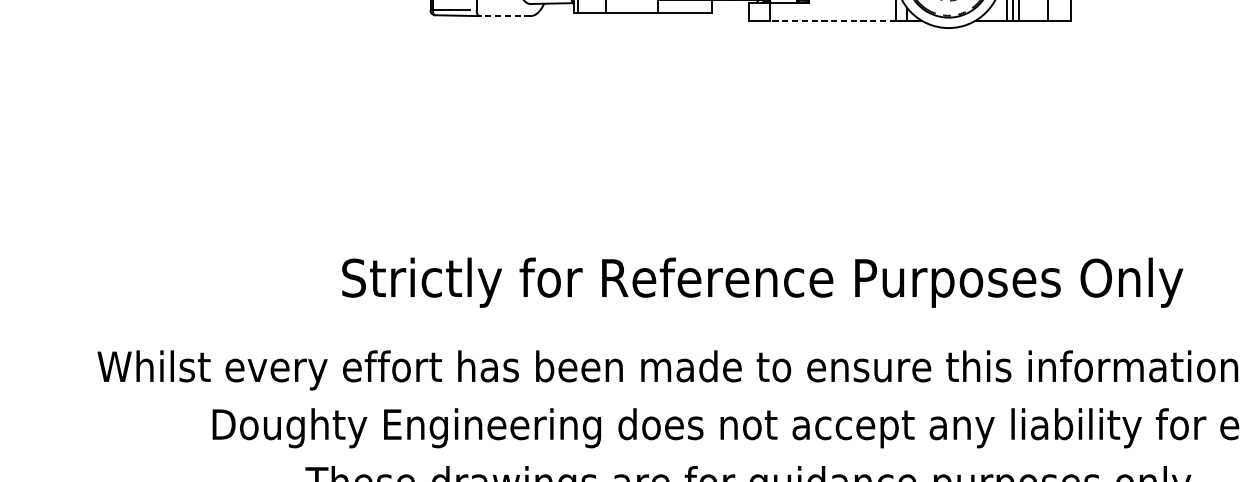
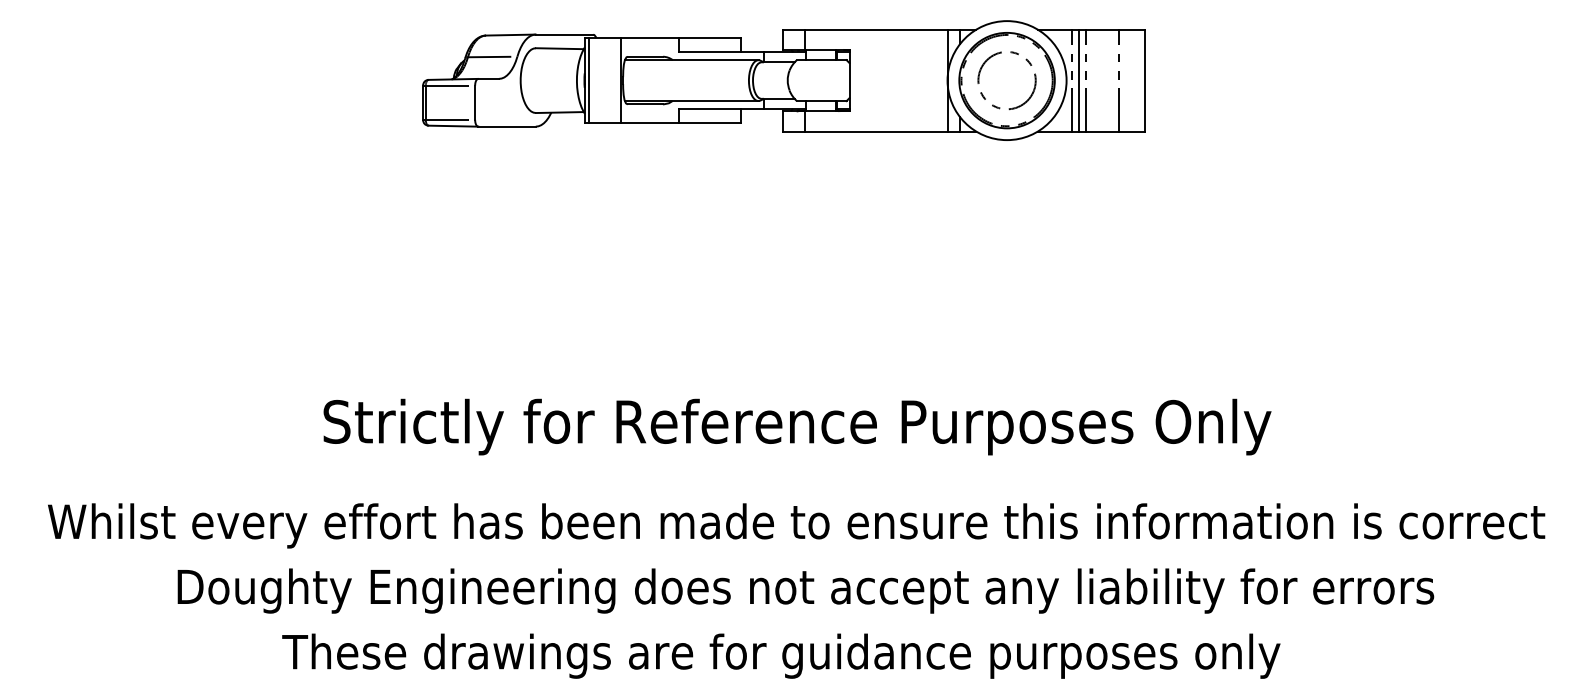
line: (505, 15) -> (507, 126), dashed -> solid
line: (832, 20) -> (876, 131), dashed -> solid

